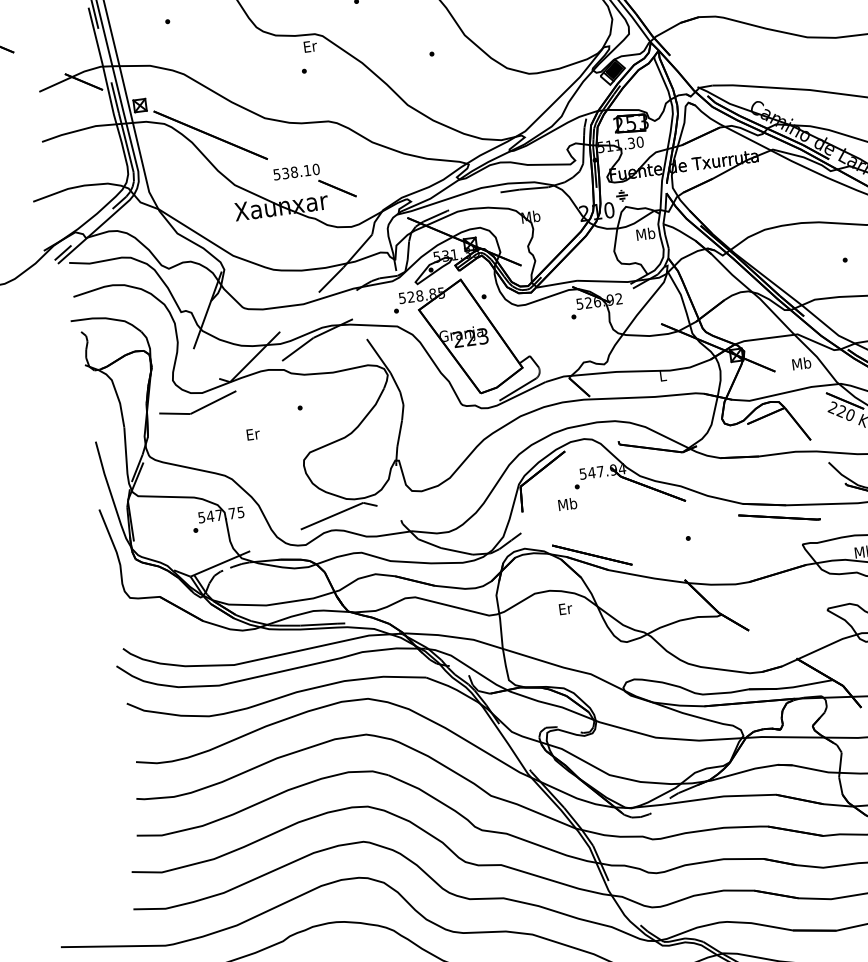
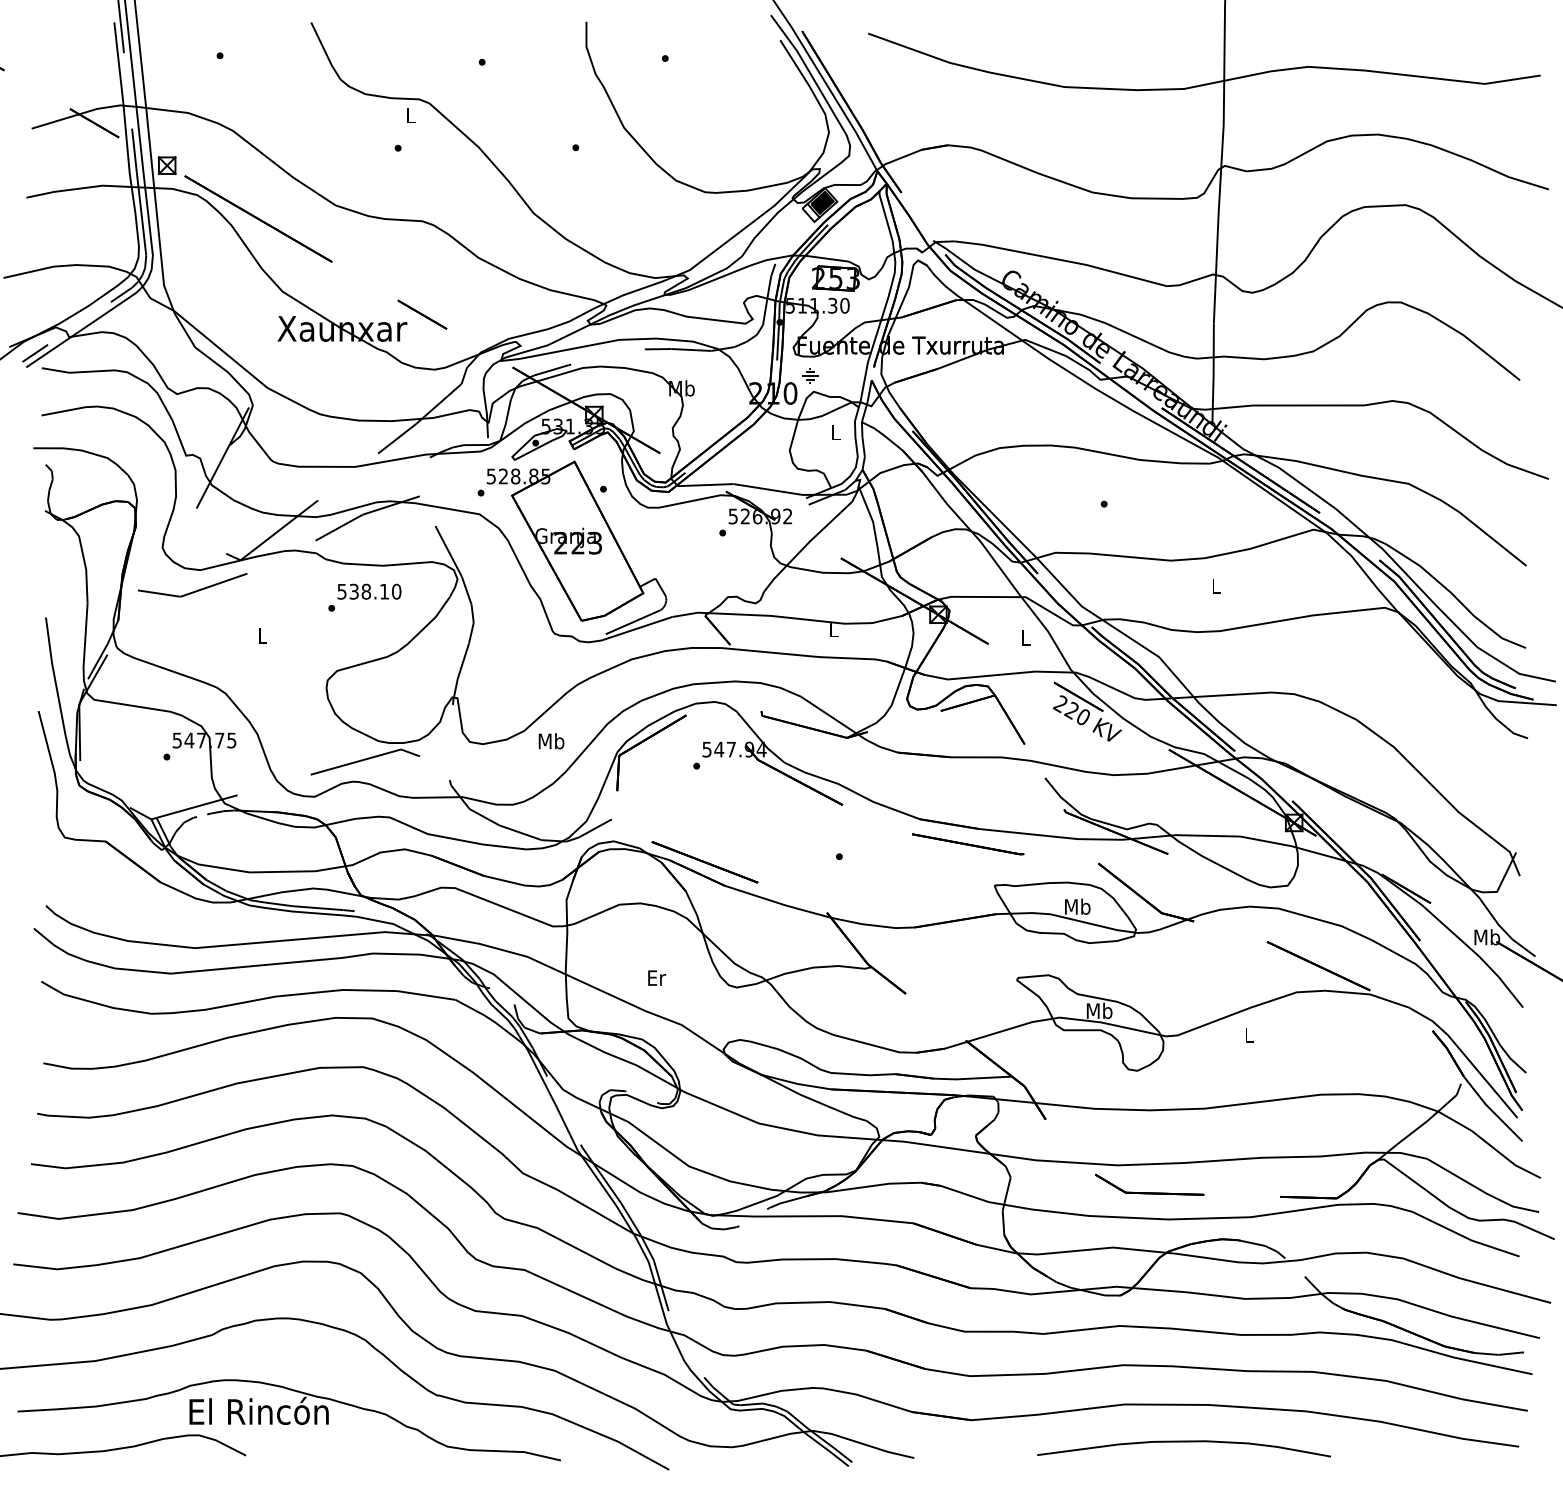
text: (310, 46) -> (411, 115), Er -> L
text: (296, 171) -> (369, 591), moved
text: (645, 234) -> (835, 432), Mb -> L
text: (801, 363) -> (1025, 637), Mb -> L
text: (253, 433) -> (263, 635), Er -> L
text: (567, 504) -> (551, 741), moved
text: (566, 608) -> (657, 977), moved

